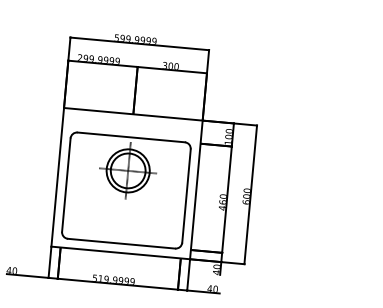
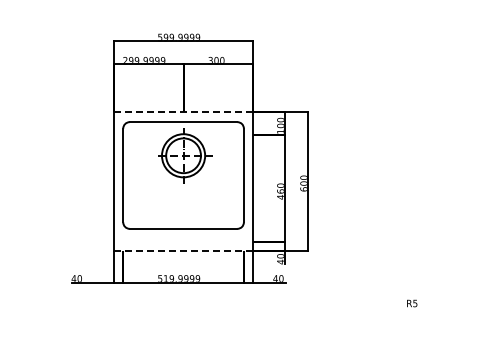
line: (133, 113) -> (183, 111), solid -> dashed
part: (126, 190) -> (183, 175), moved
line: (120, 253) -> (183, 251), solid -> dashed

